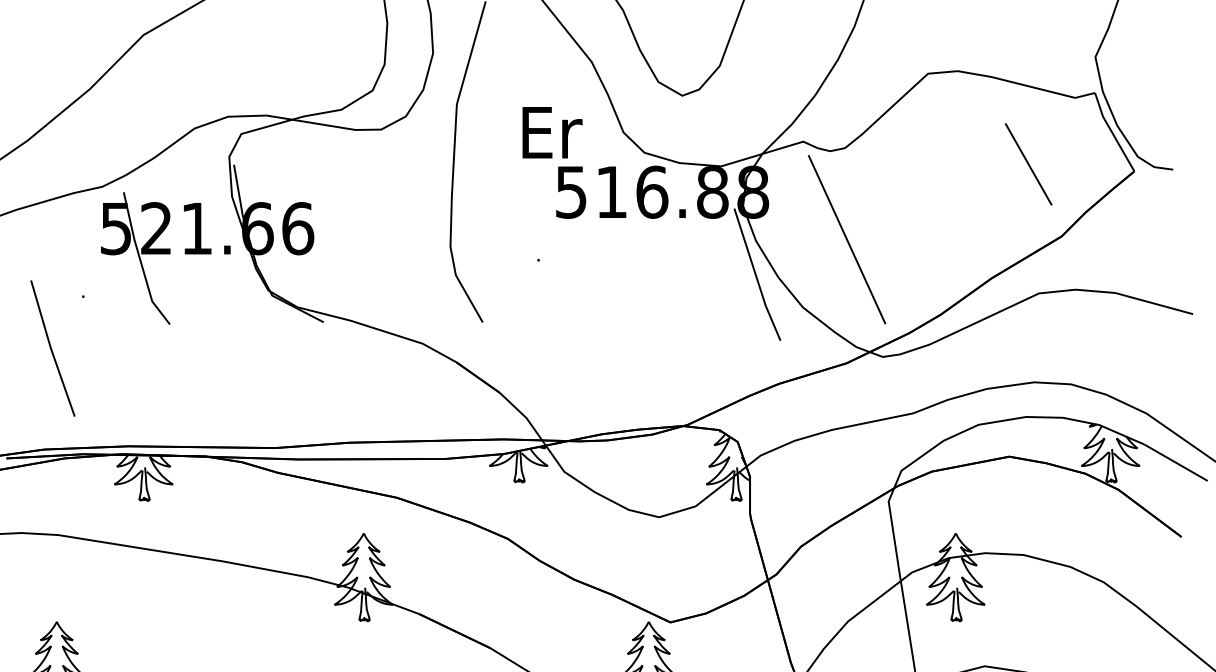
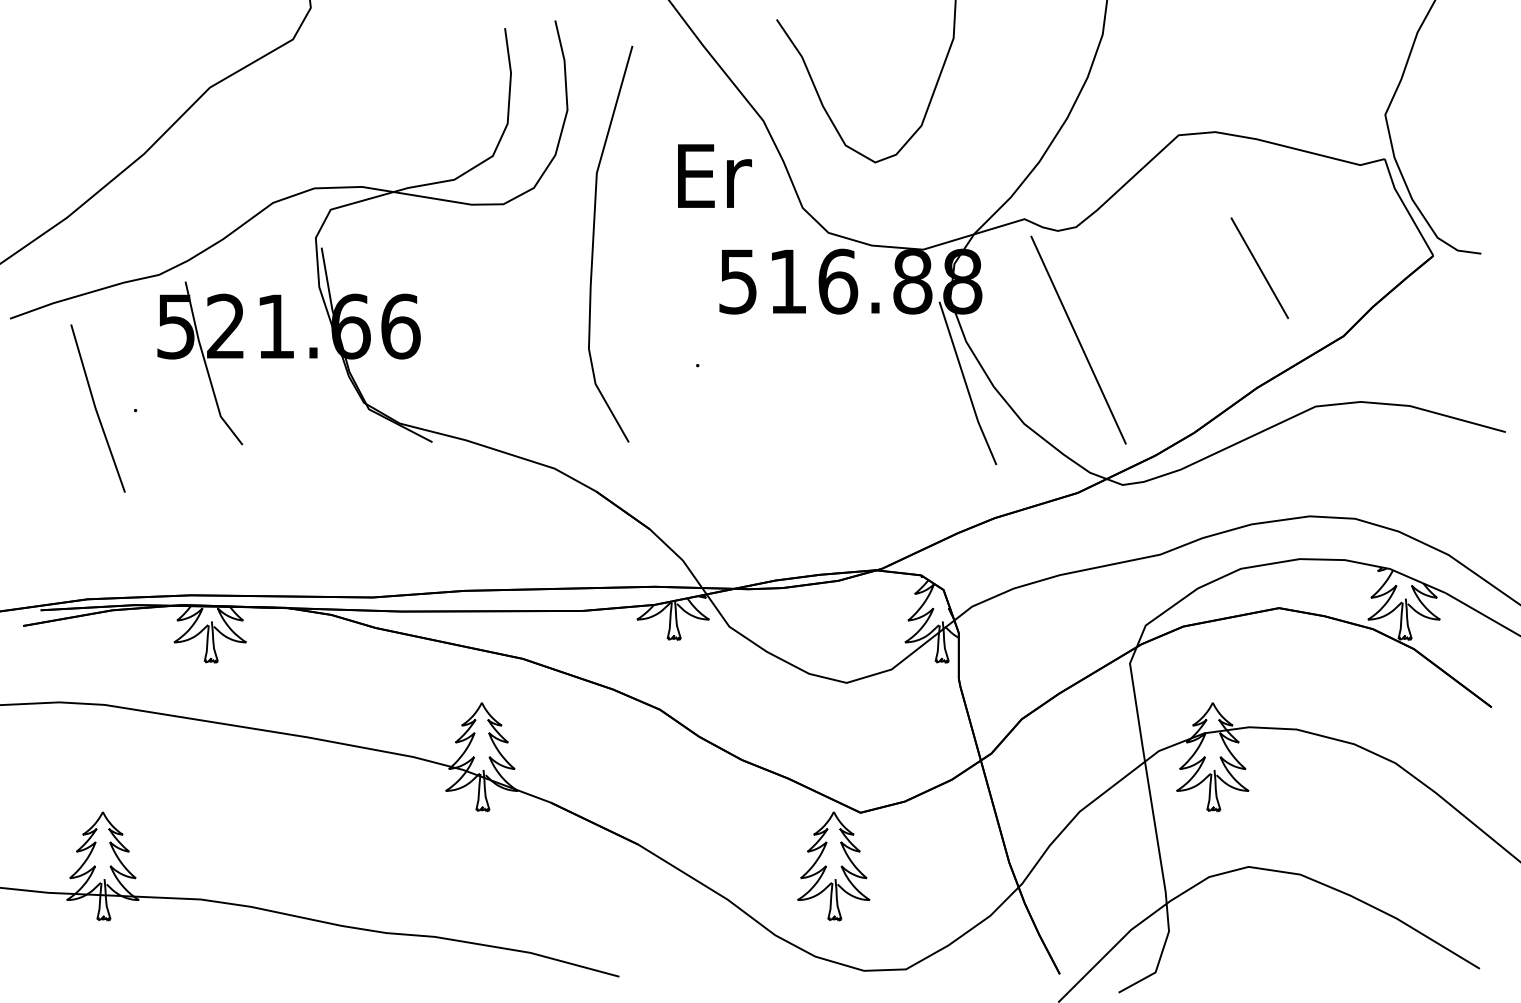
text: (552, 132) -> (714, 175), moved
line: (1028, 163) -> (1259, 267), moved
line: (51, 348) -> (96, 408), moved

